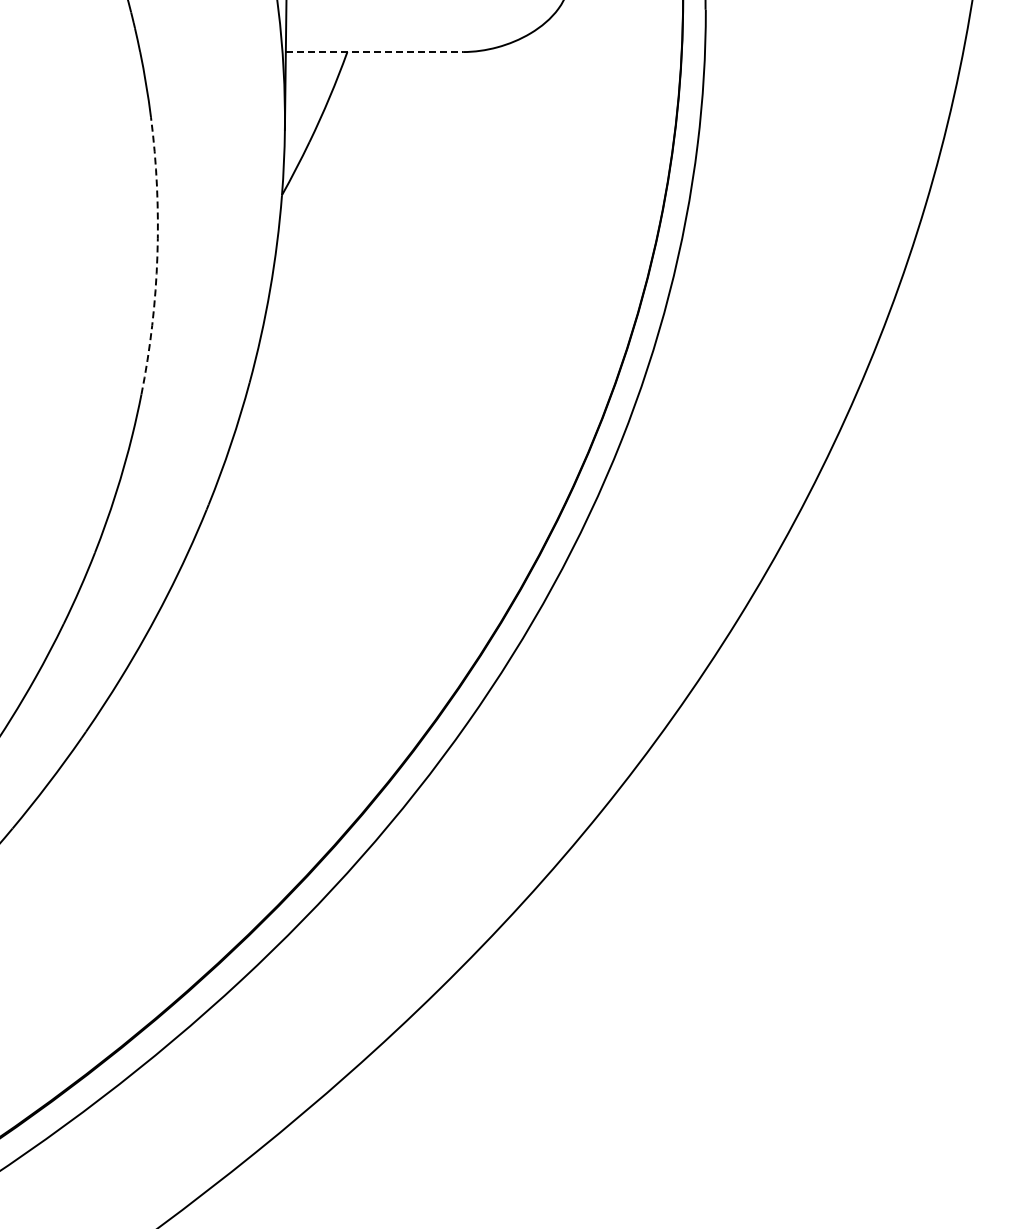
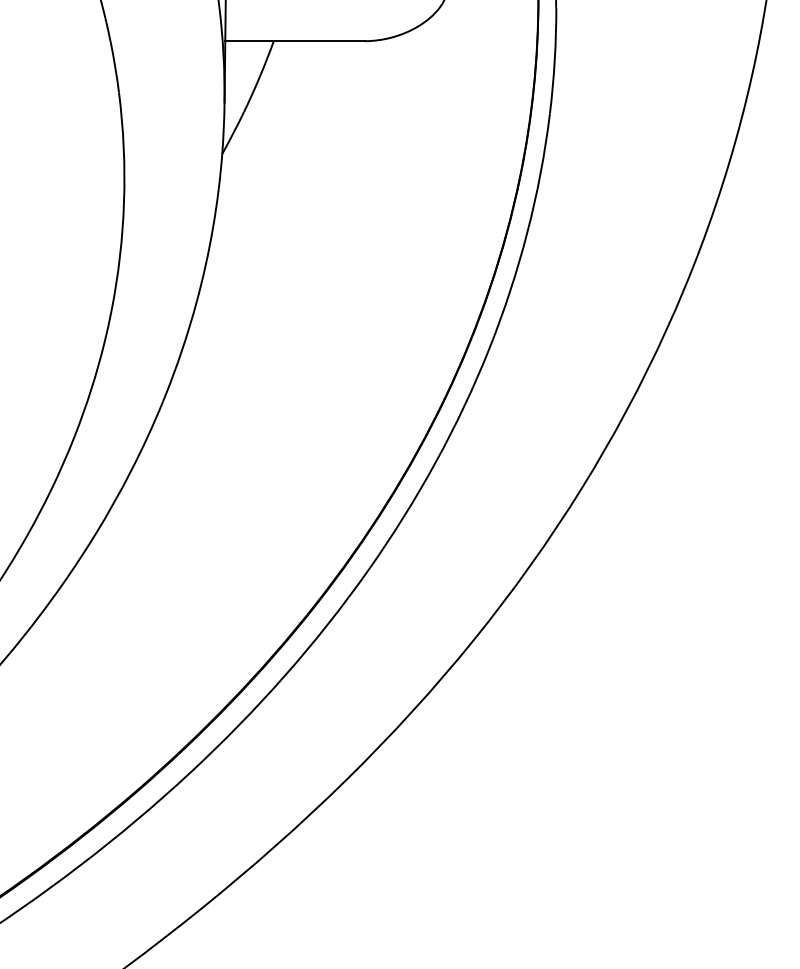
line: (374, 52) -> (295, 41), dashed -> solid
arc: (157, 256) -> (124, 202), dashed -> solid

